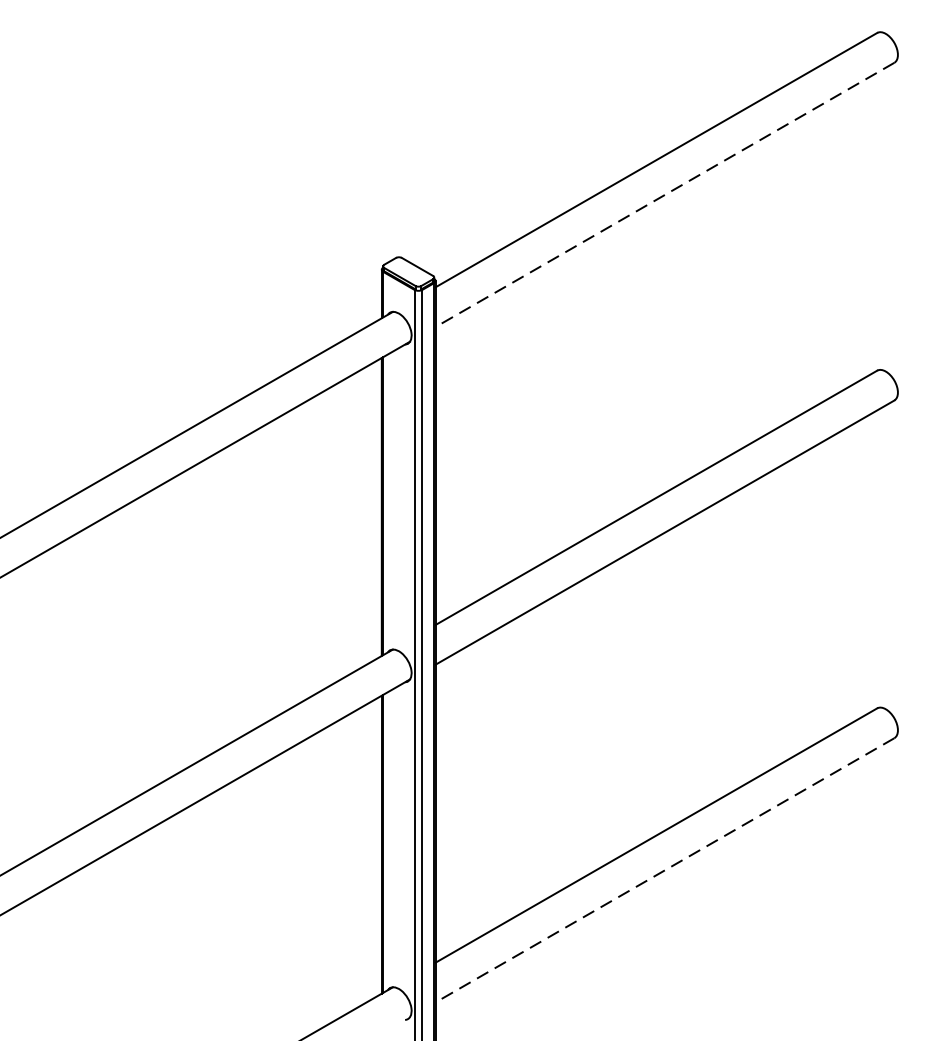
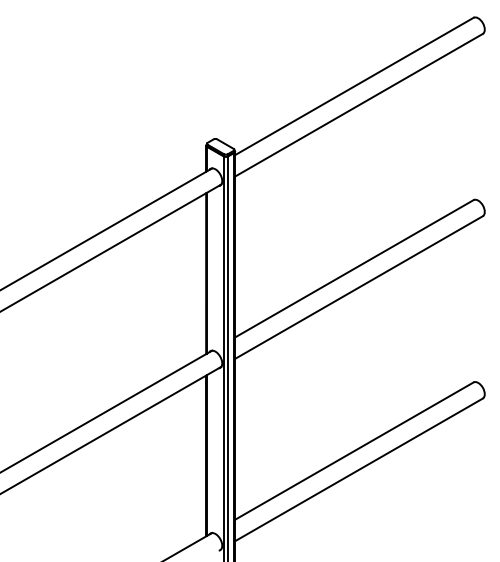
line: (665, 195) -> (359, 105), dashed -> solid
line: (665, 869) -> (359, 469), dashed -> solid

